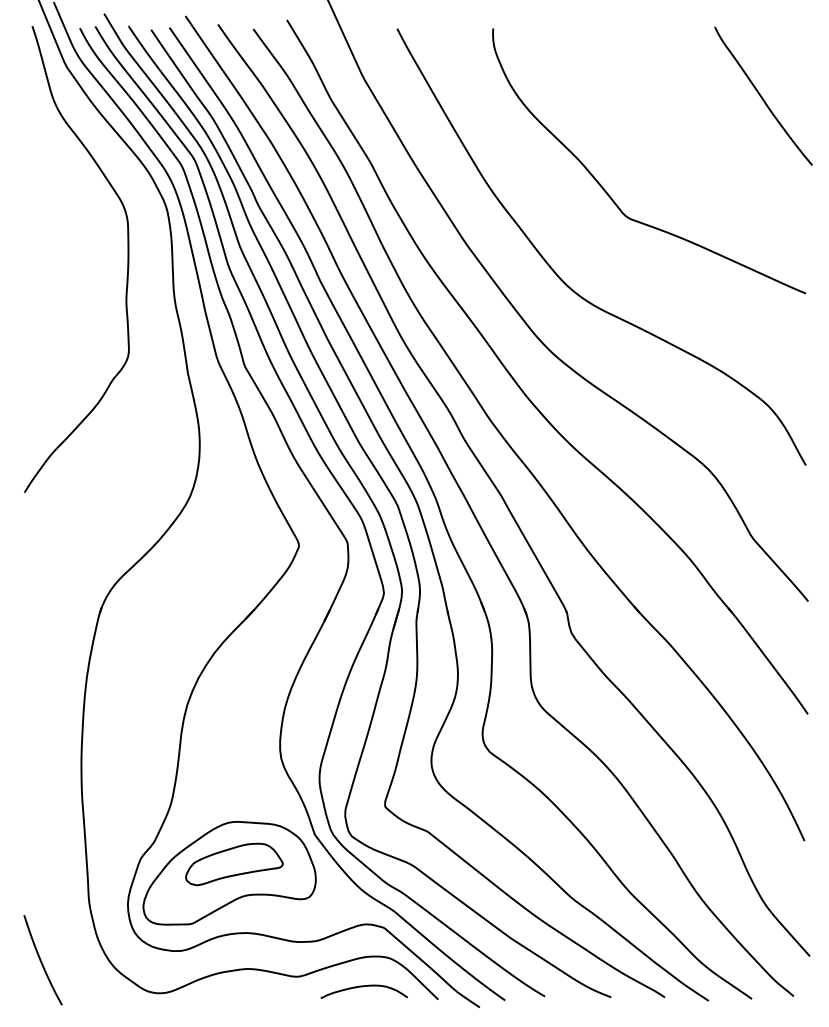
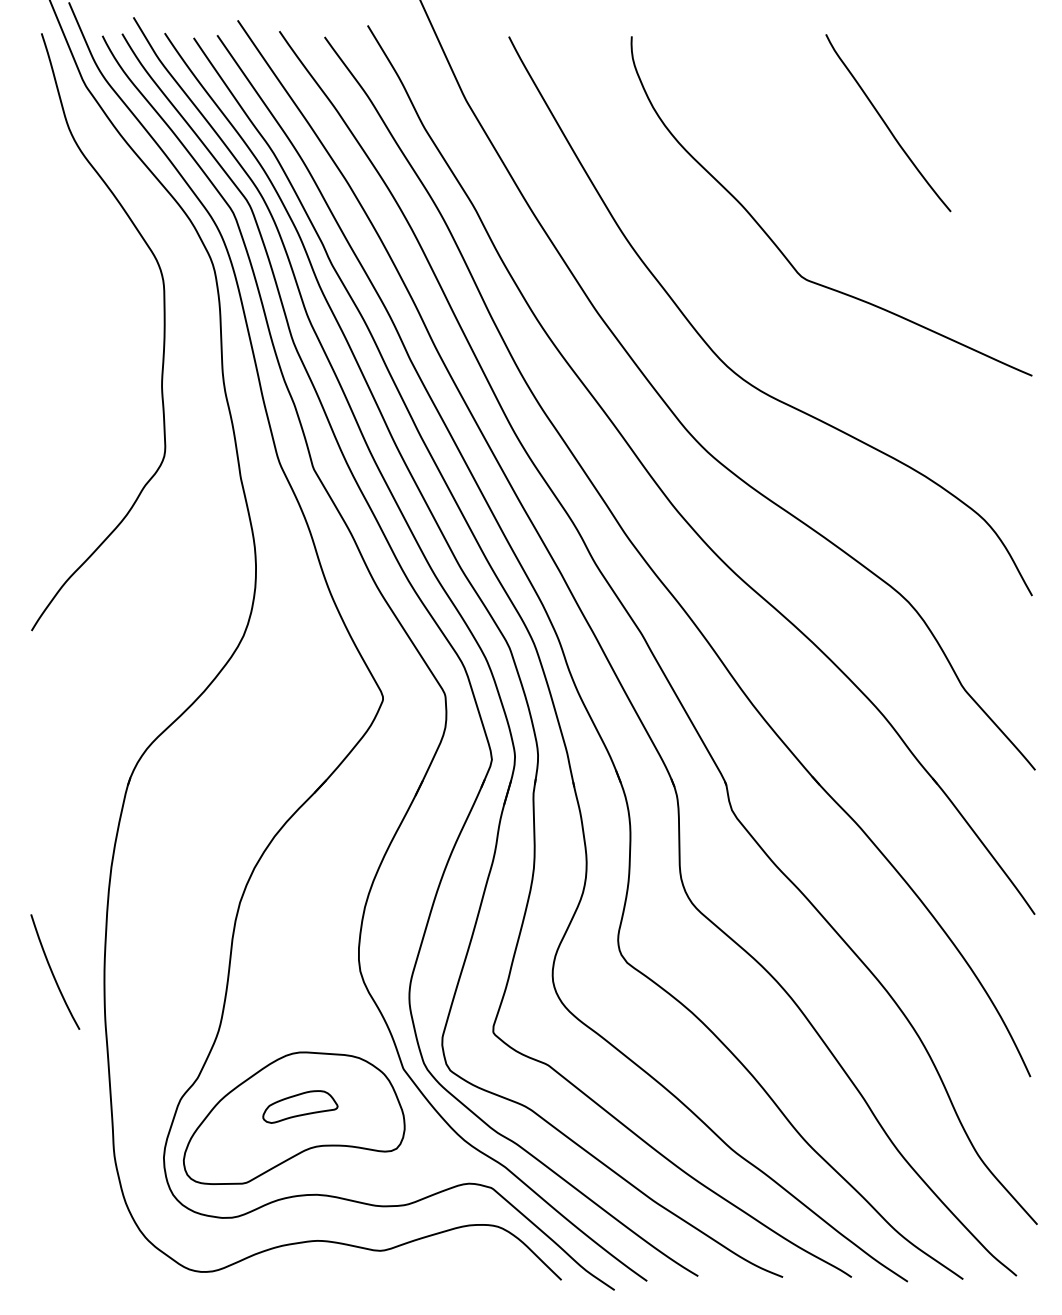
curve: (762, 96) -> (887, 123), moved
part: (234, 864) -> (300, 1107), size x0.6
curve: (41, 960) -> (53, 972), moved
curve: (363, 987) -> (465, 1264), removed

